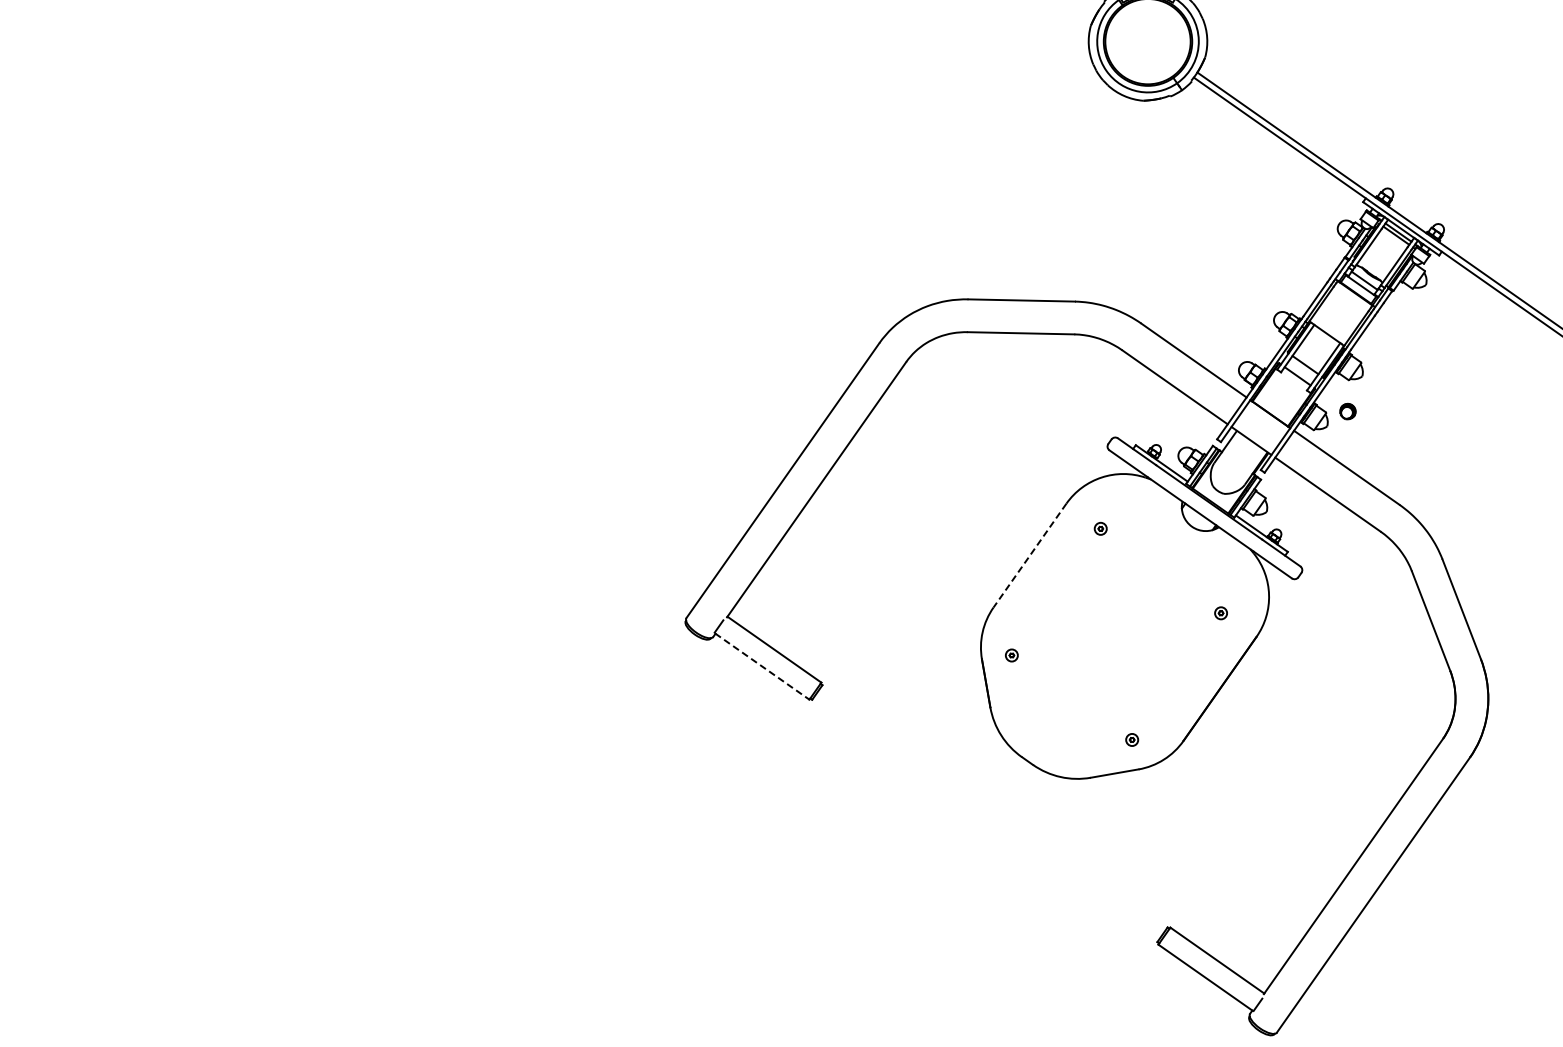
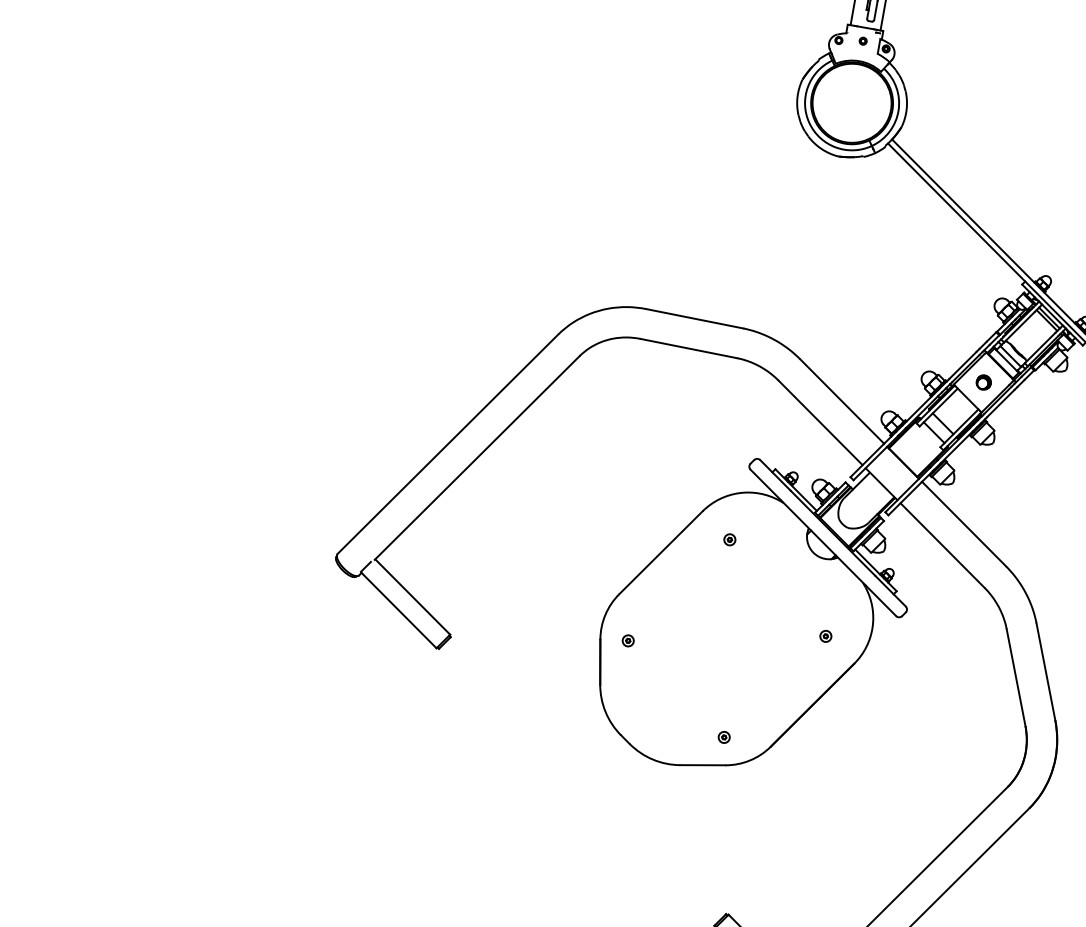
part: (1347, 411) -> (983, 382), moved
line: (1029, 555) -> (660, 552), dashed -> solid
line: (762, 666) -> (399, 610), dashed -> solid

